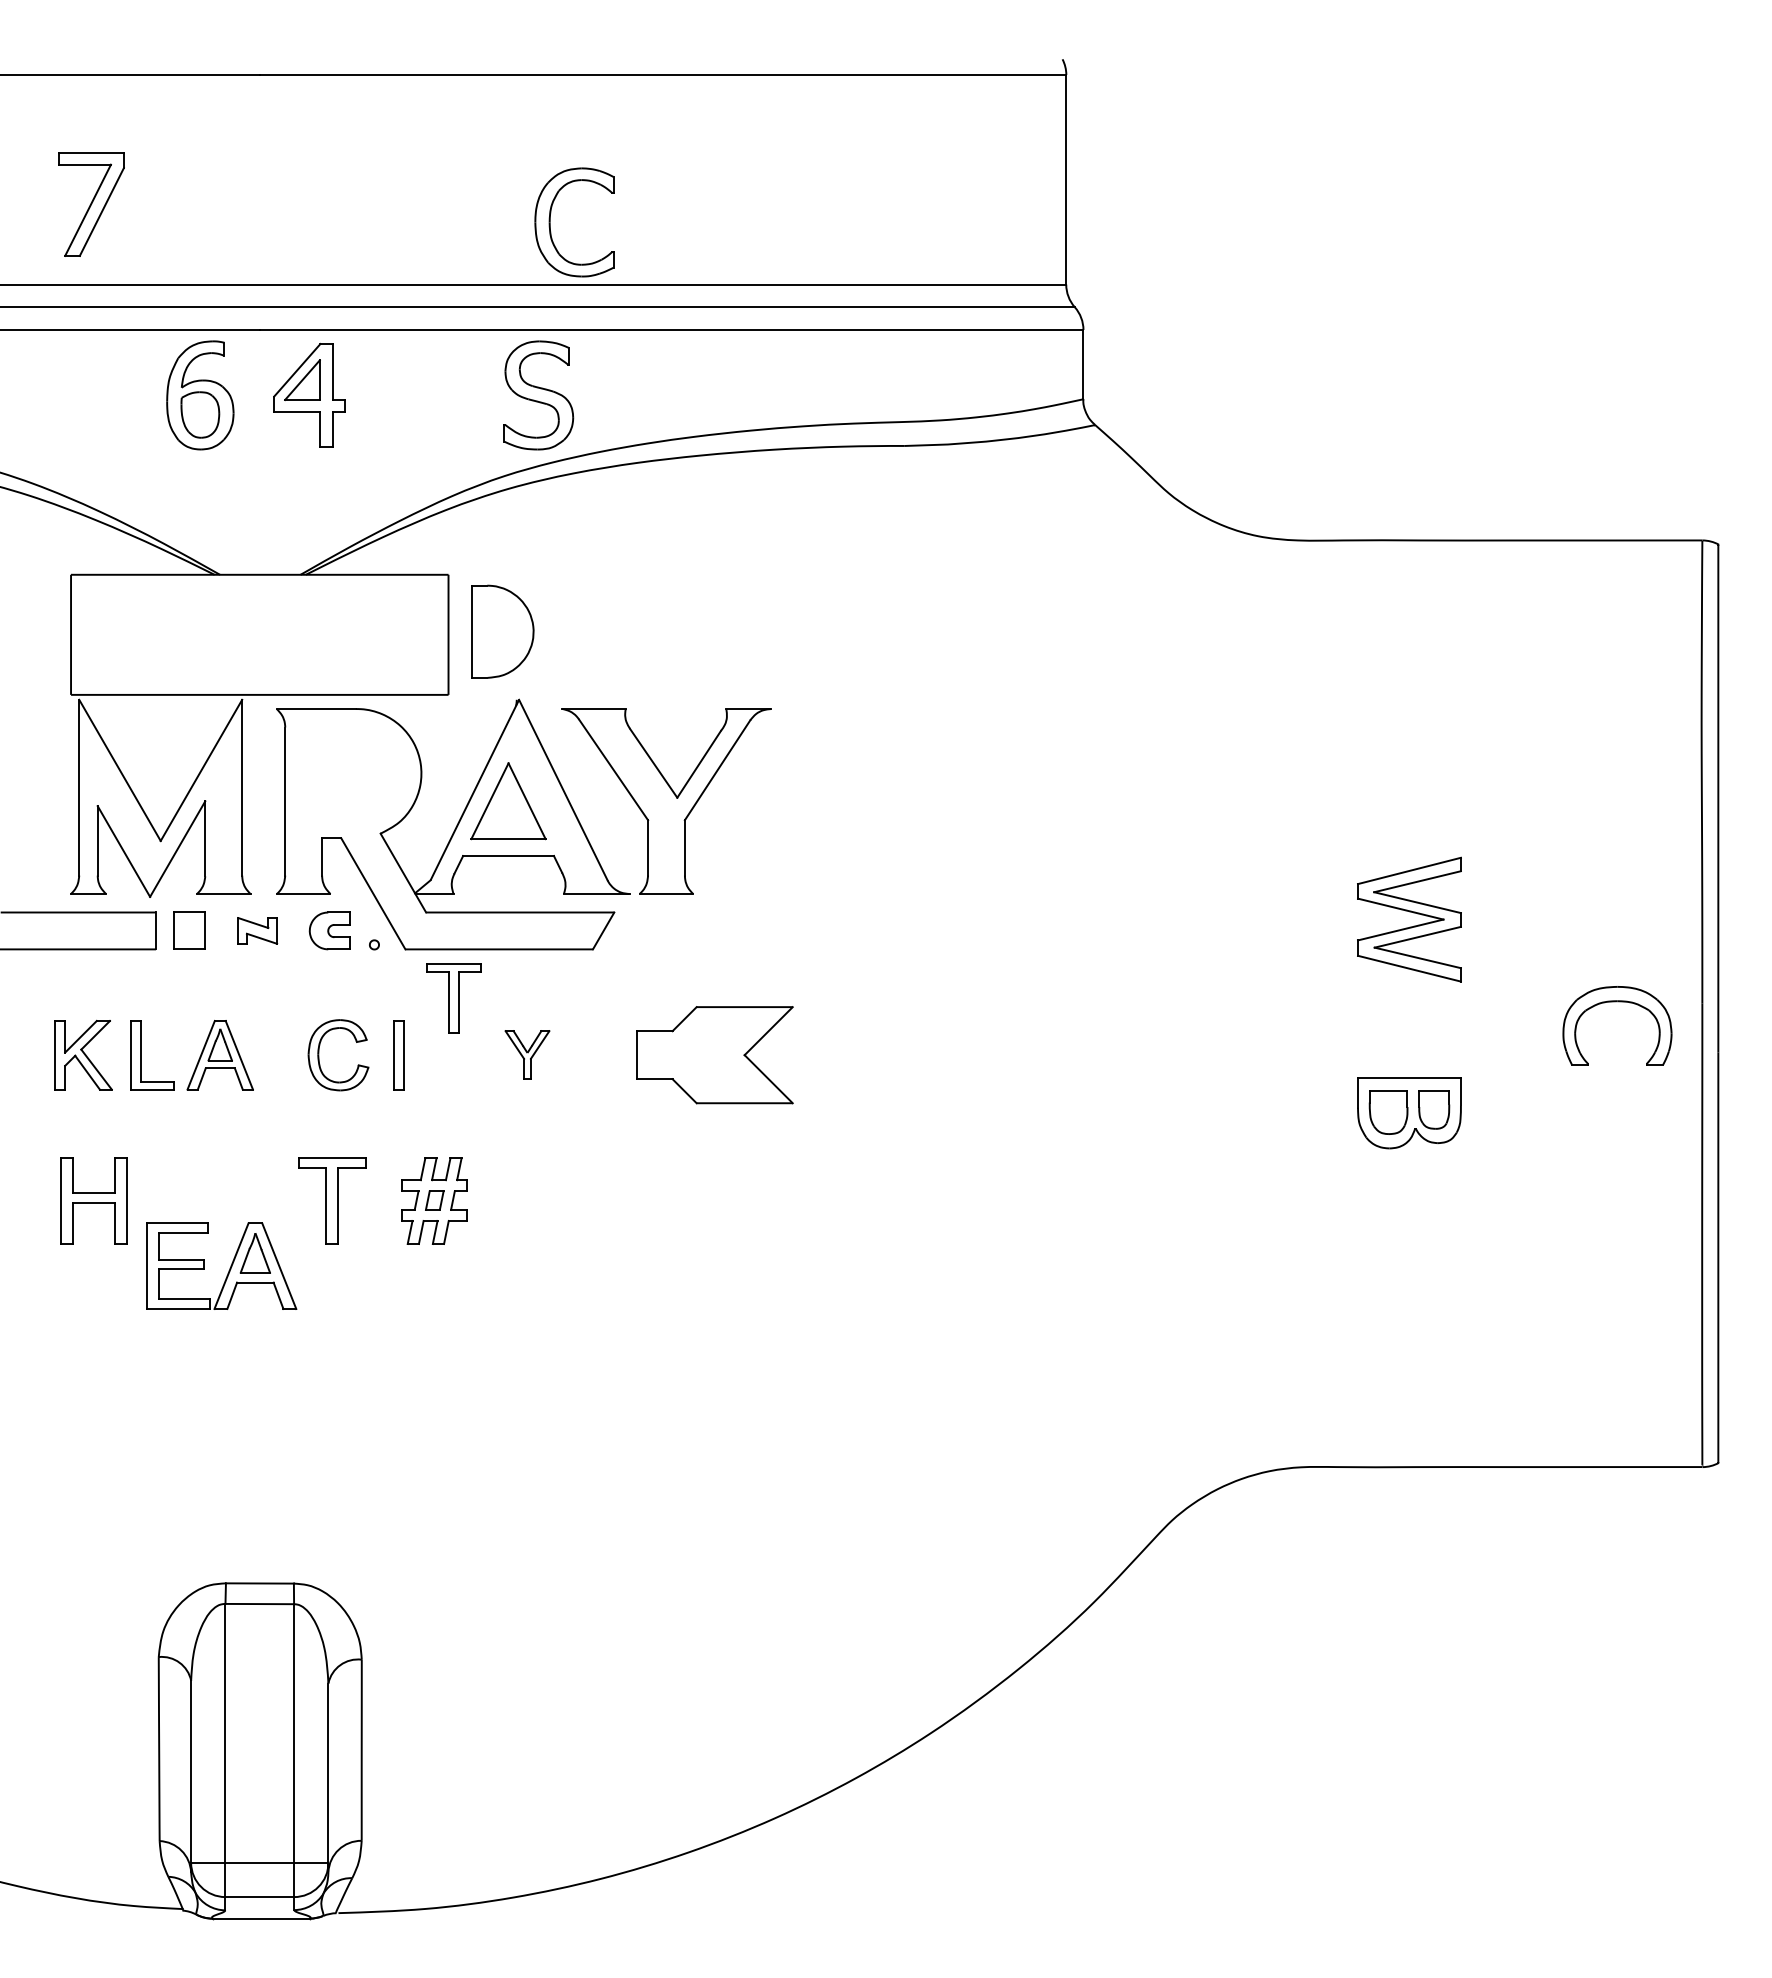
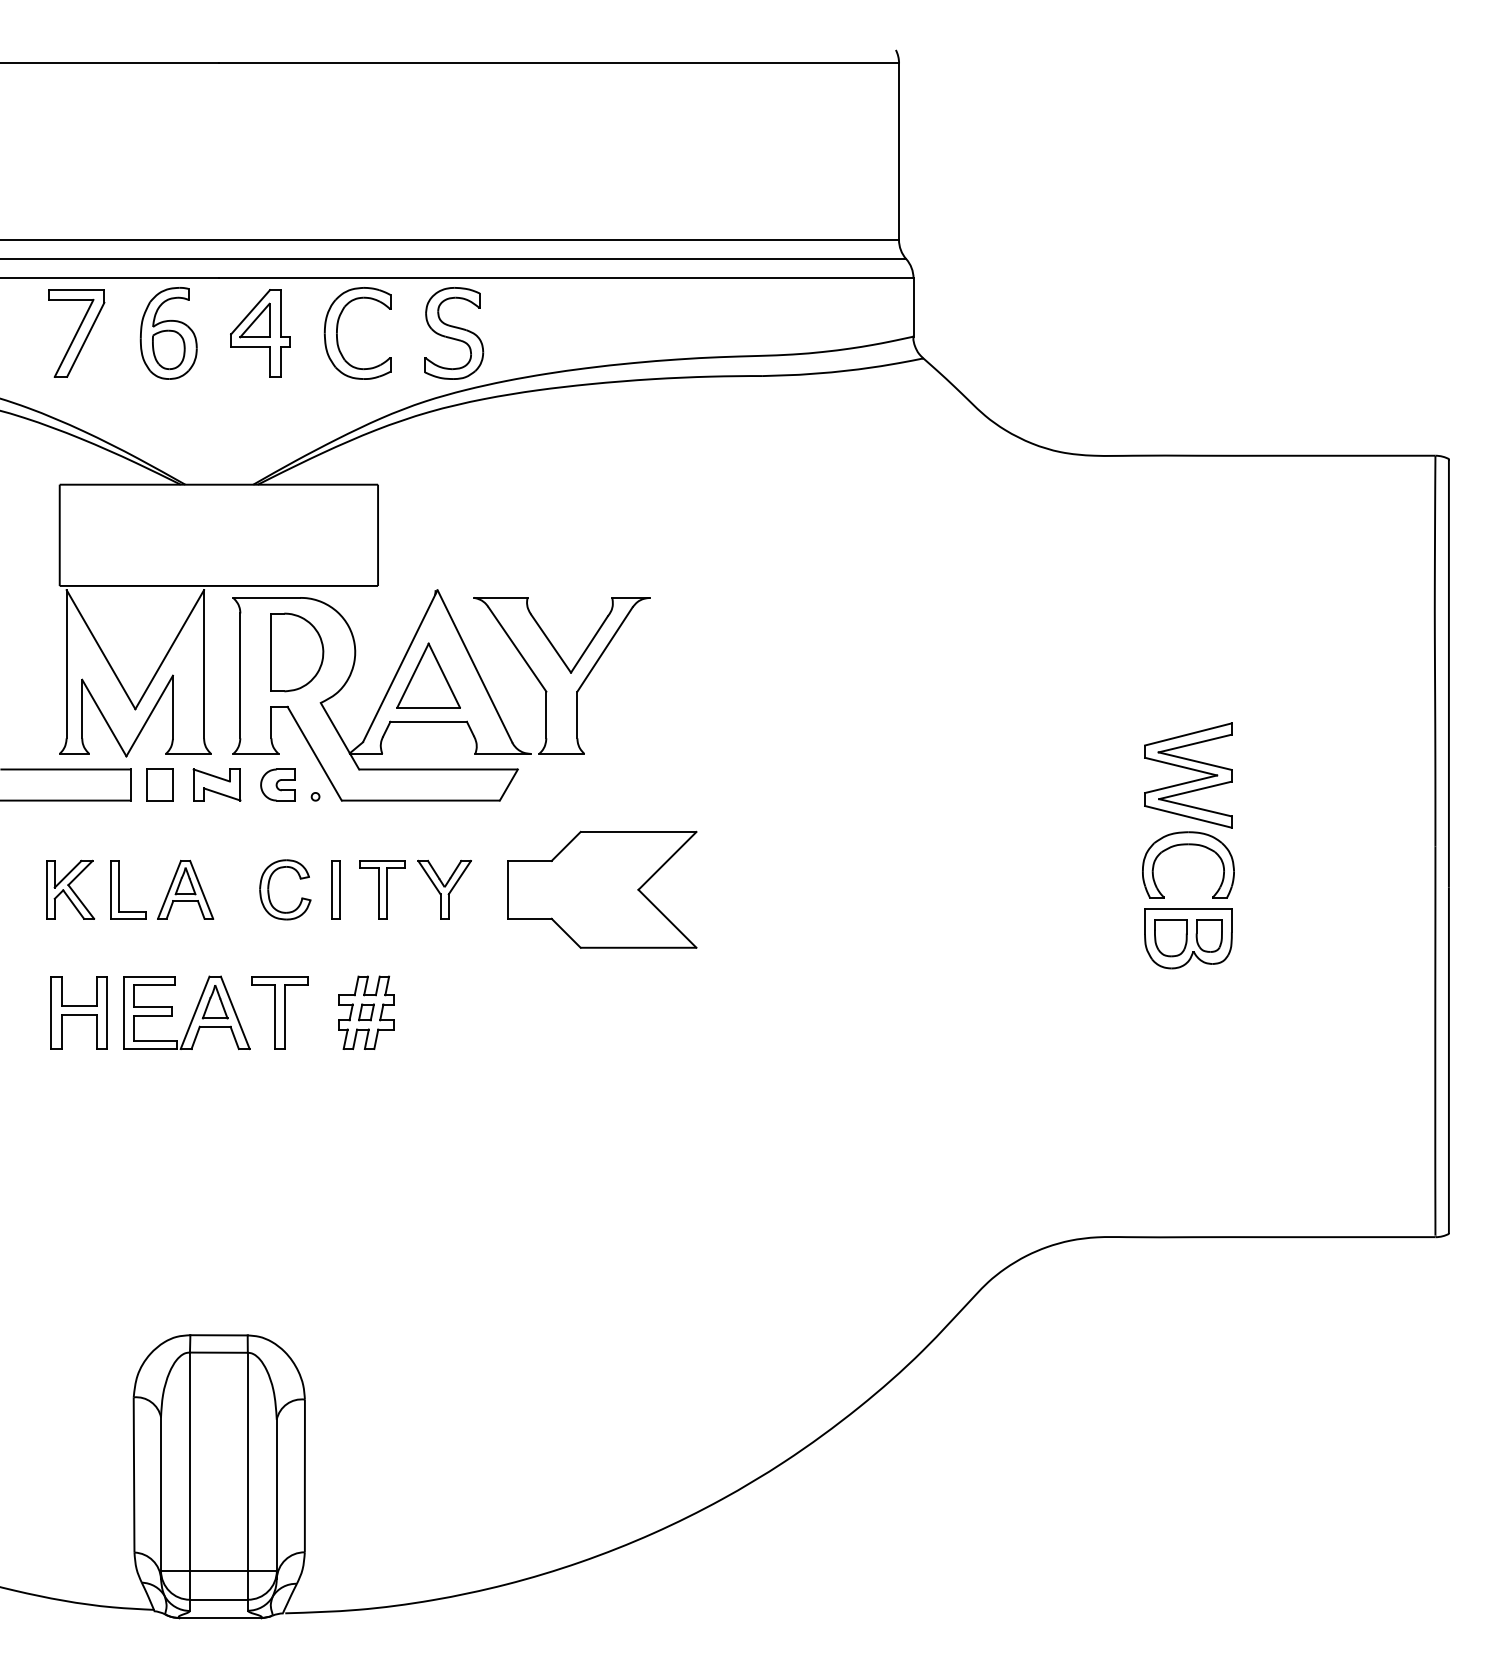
part: (91, 204) -> (76, 333), moved
part: (550, 222) -> (337, 333), moved
part: (502, 631) -> (297, 652), moved
part: (257, 930) -> (216, 784), size x1.43
part: (453, 998) -> (382, 890), moved
part: (1617, 1002) -> (1188, 845), moved
part: (527, 1054) -> (444, 889), size x1.43
part: (714, 1054) -> (602, 889), size x1.43
part: (229, 1268) -> (193, 1014), moved

